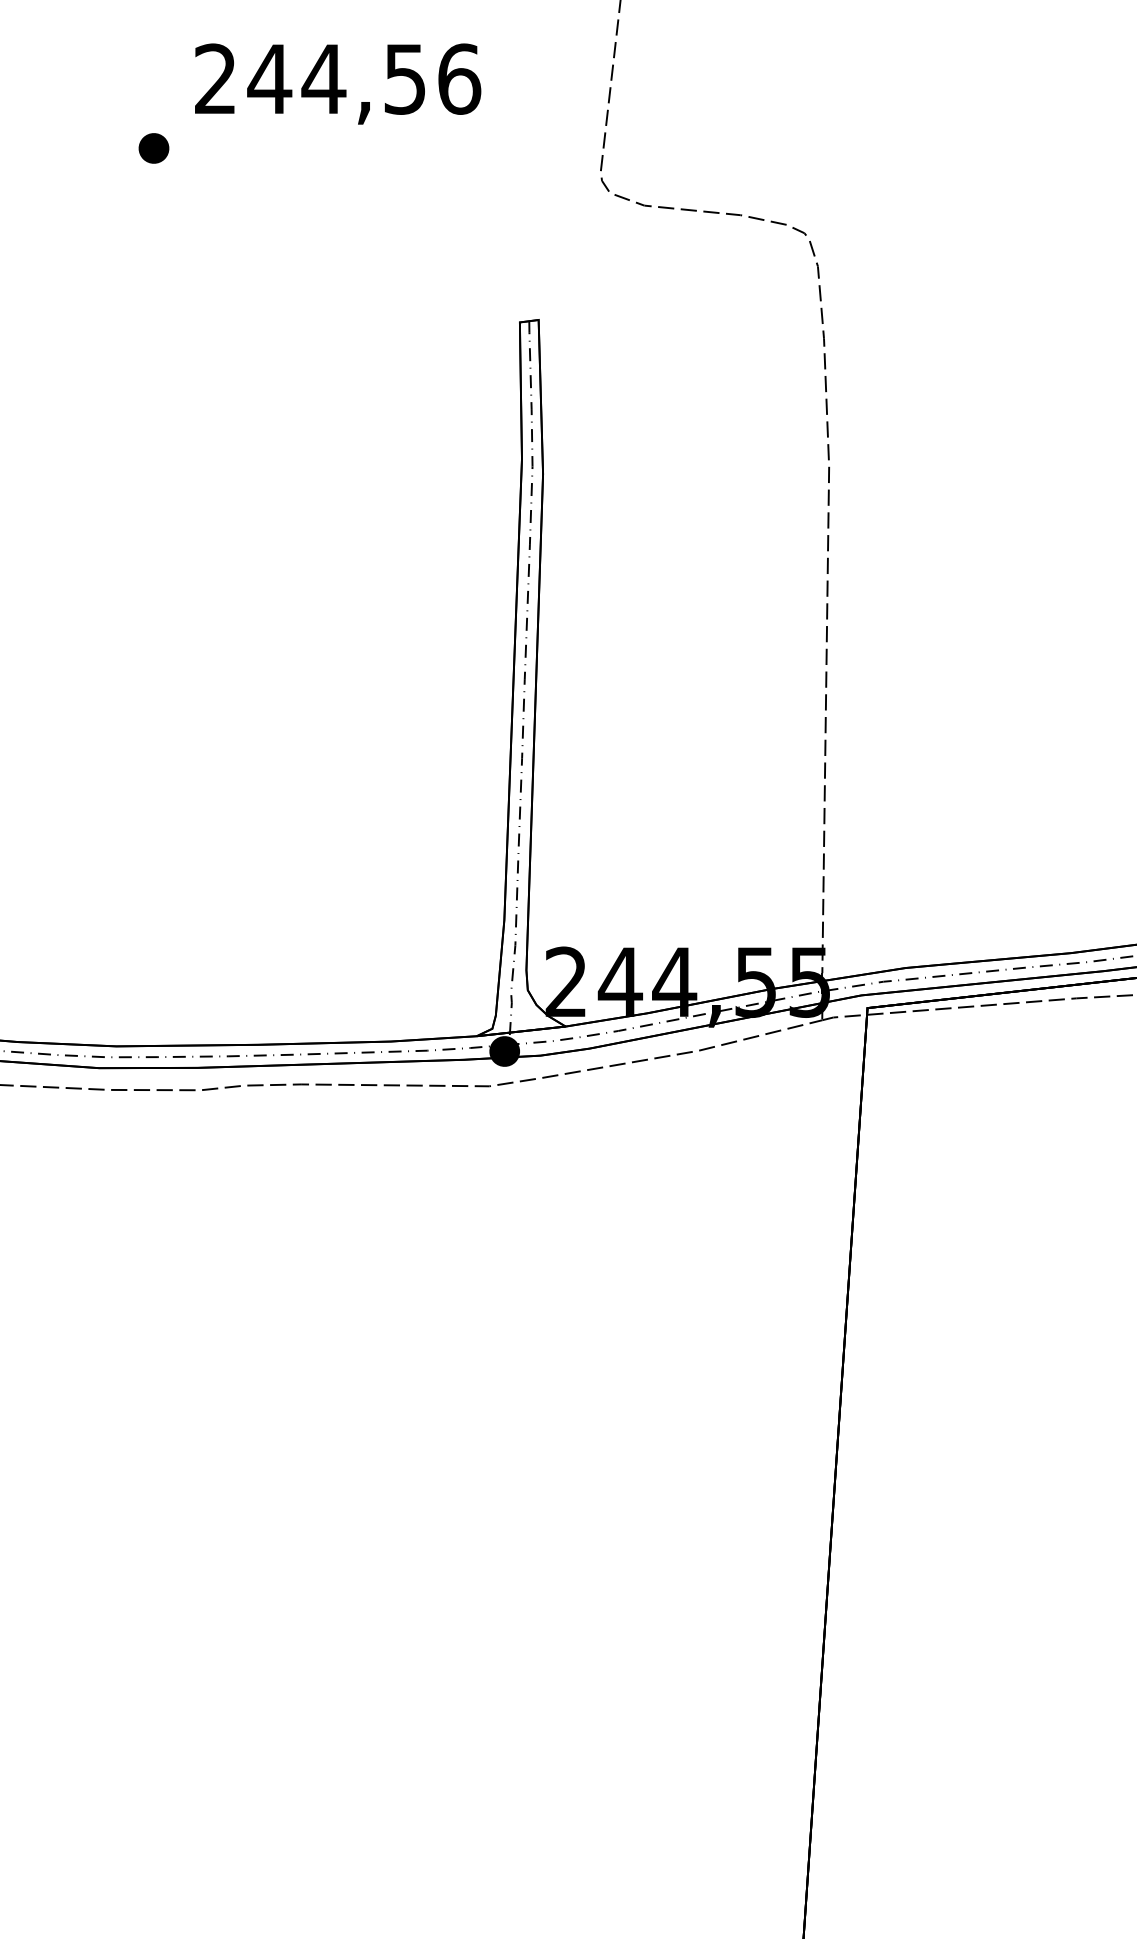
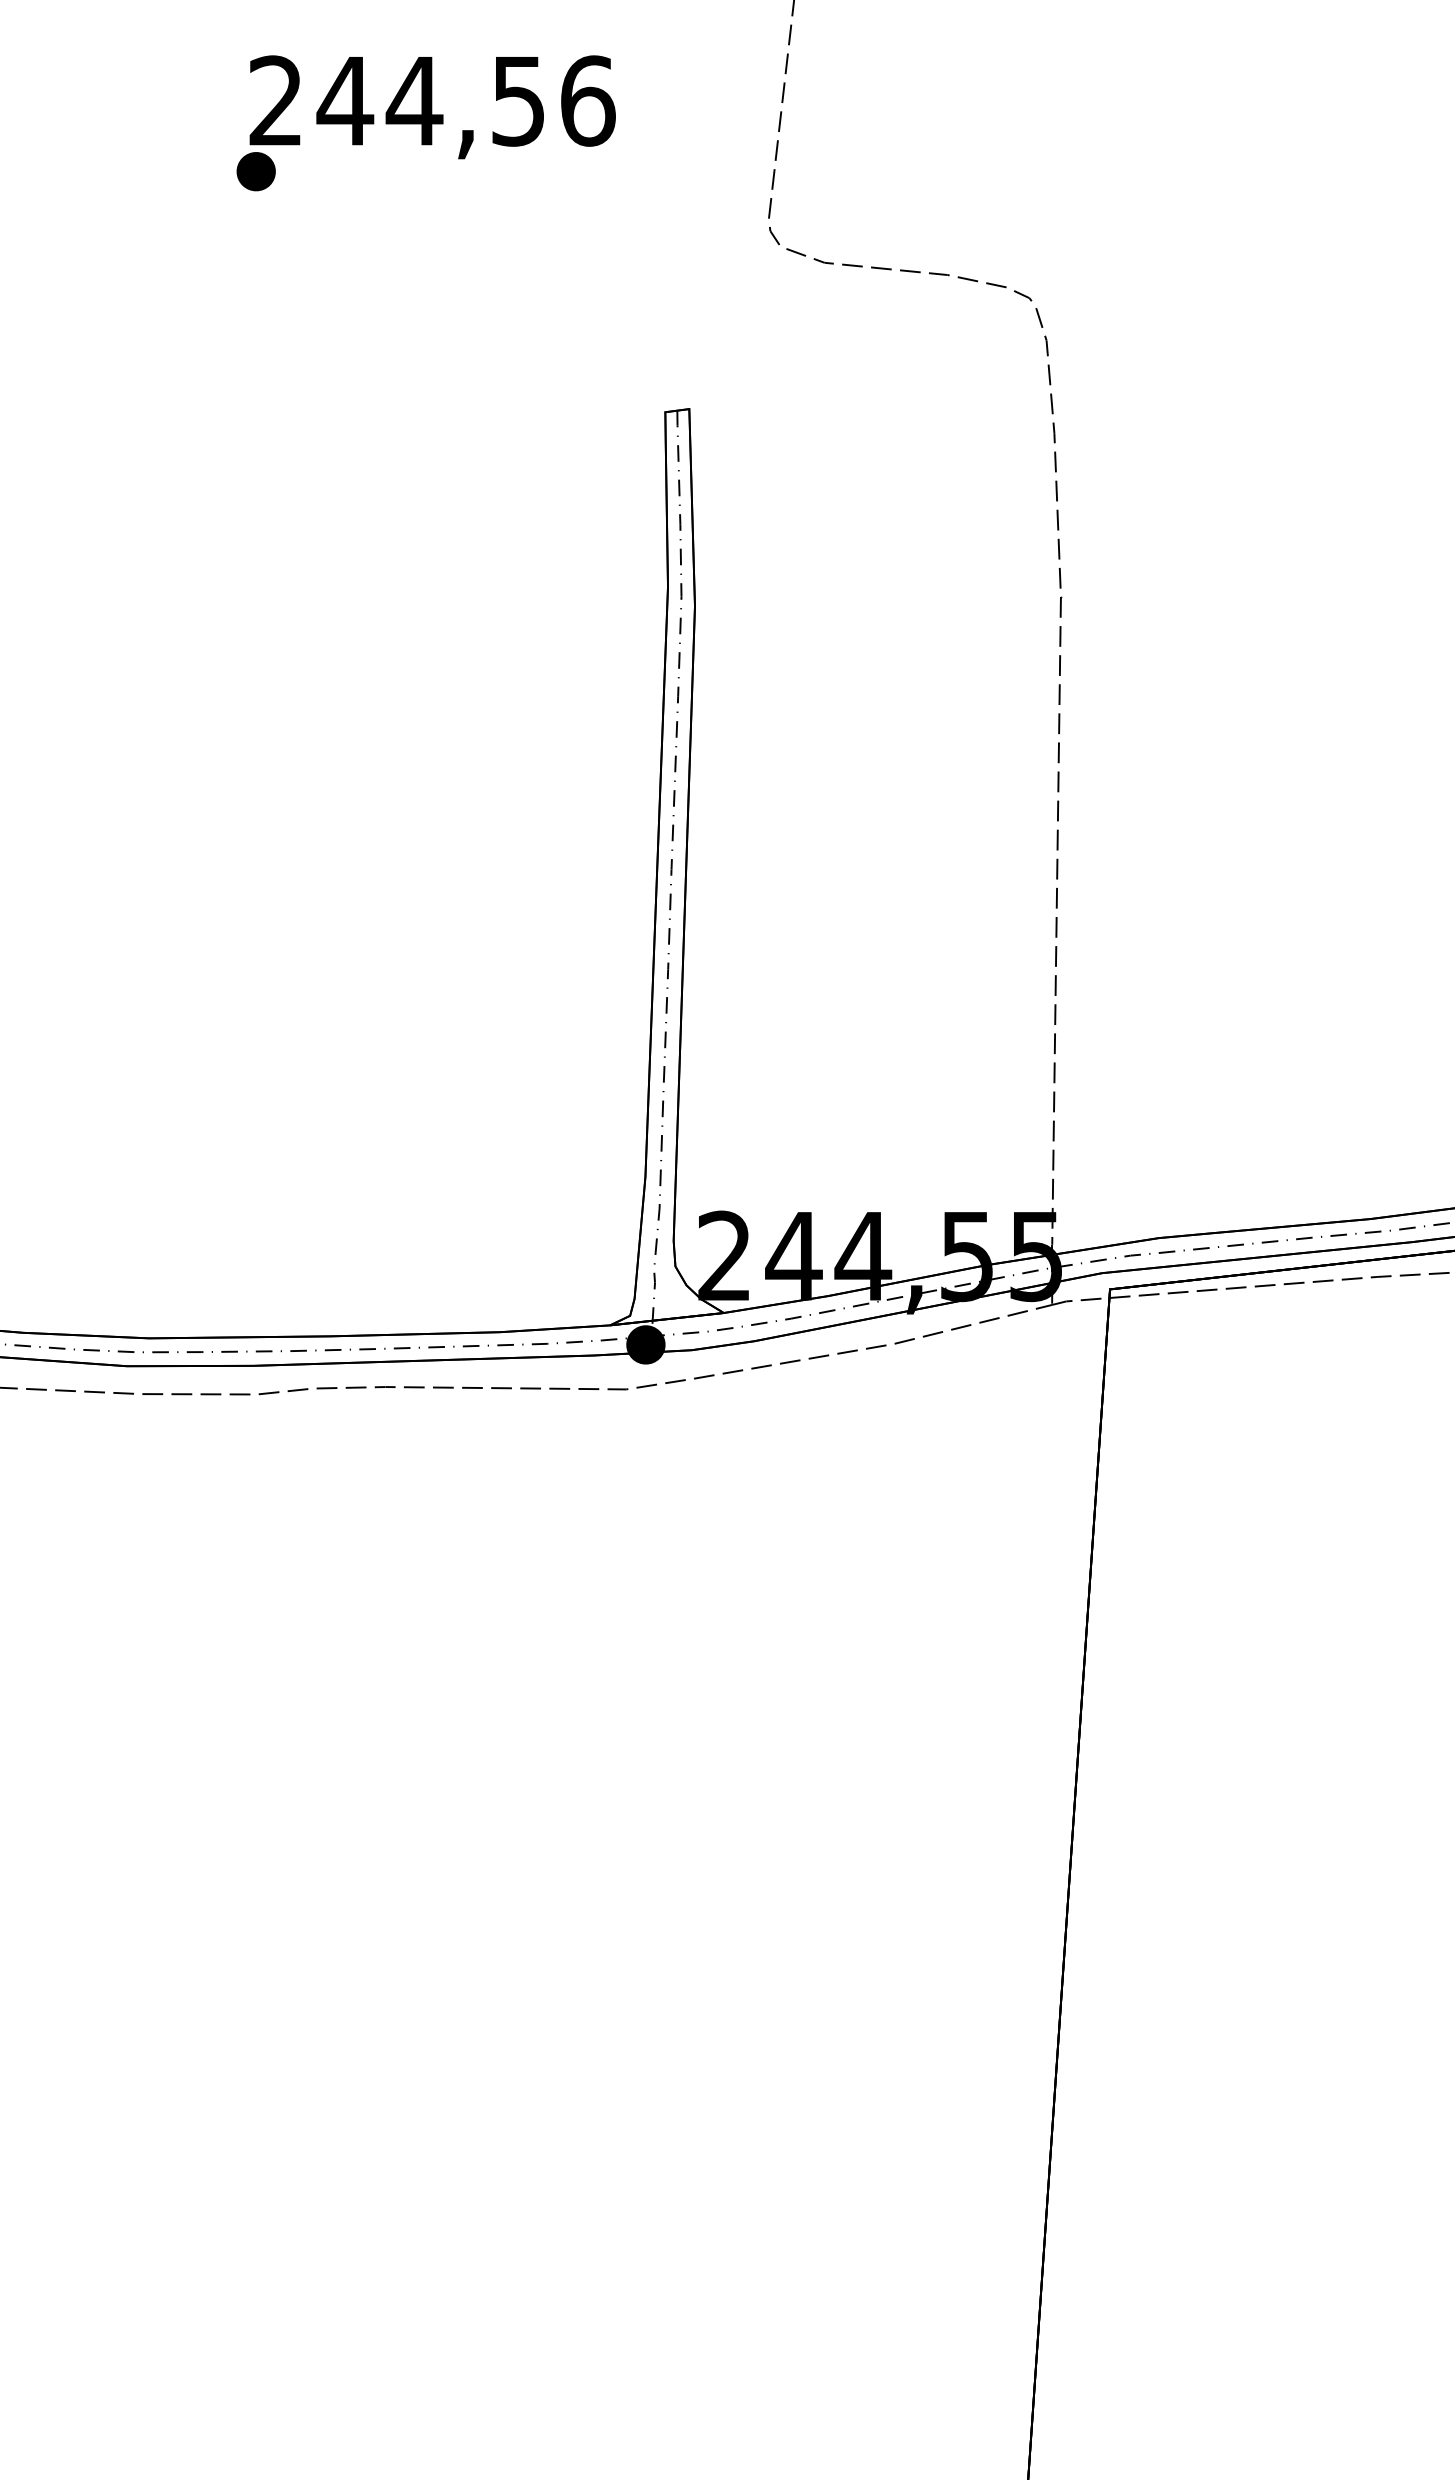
part: (153, 148) -> (255, 171), moved

